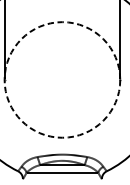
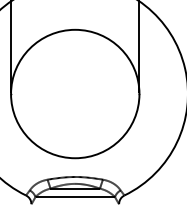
circle: (62, 79) -> (75, 93), dashed -> solid

